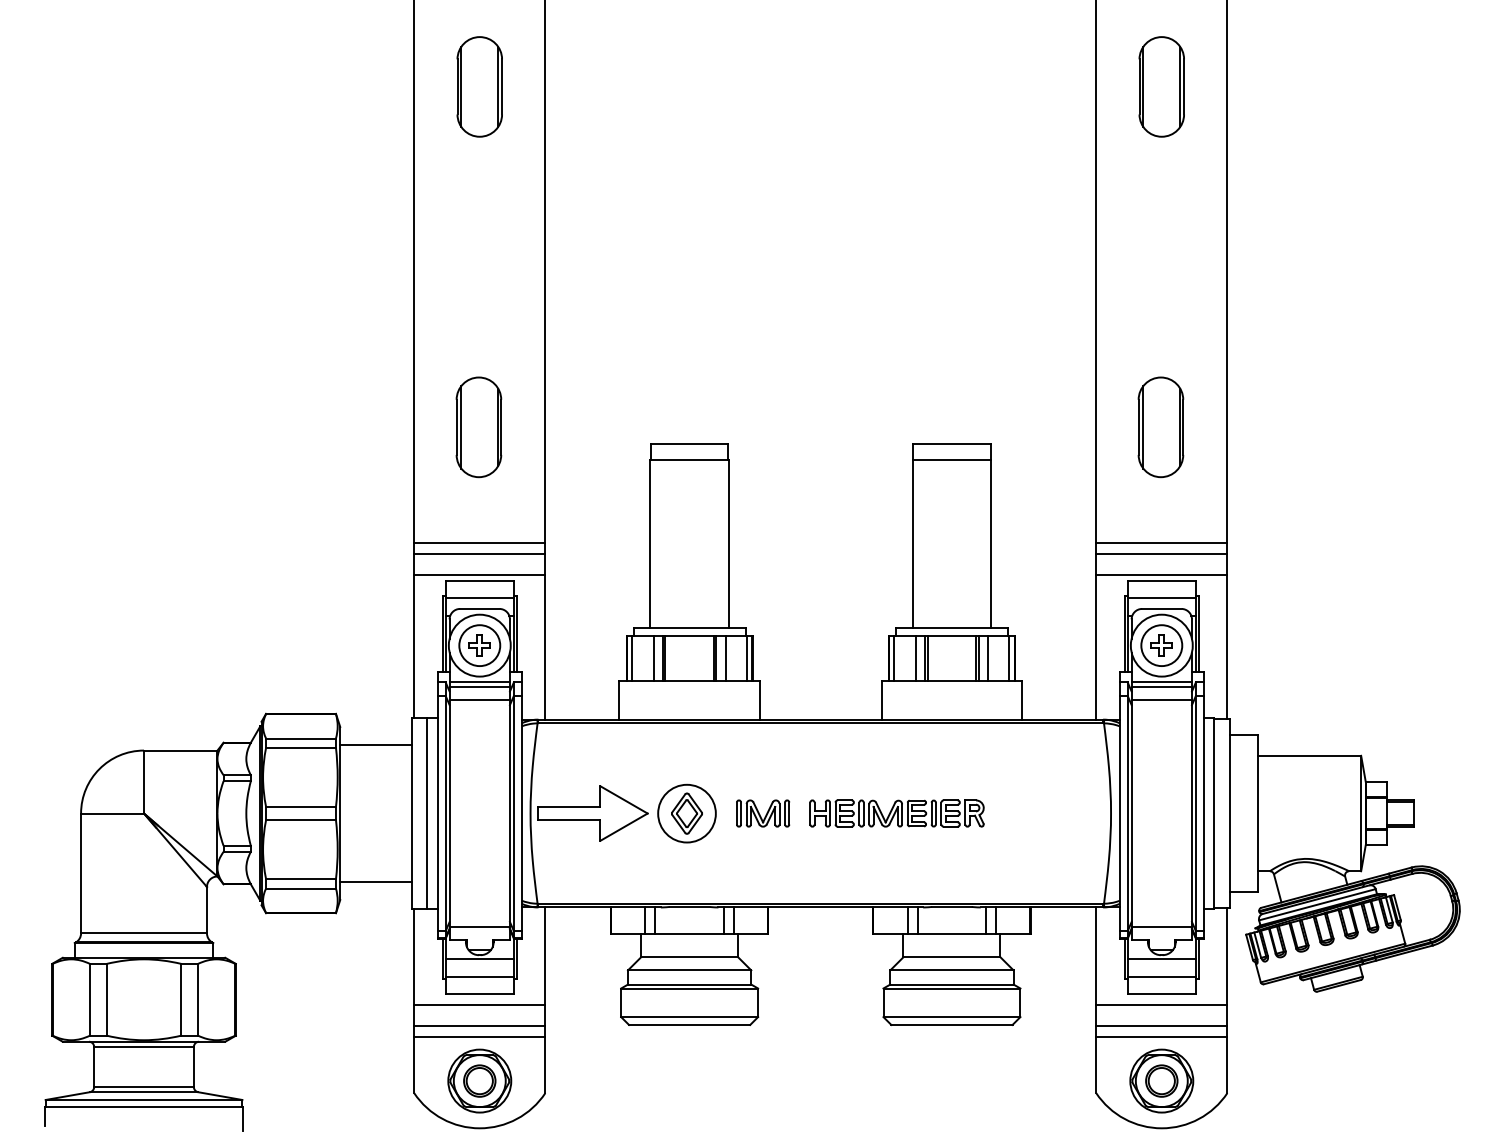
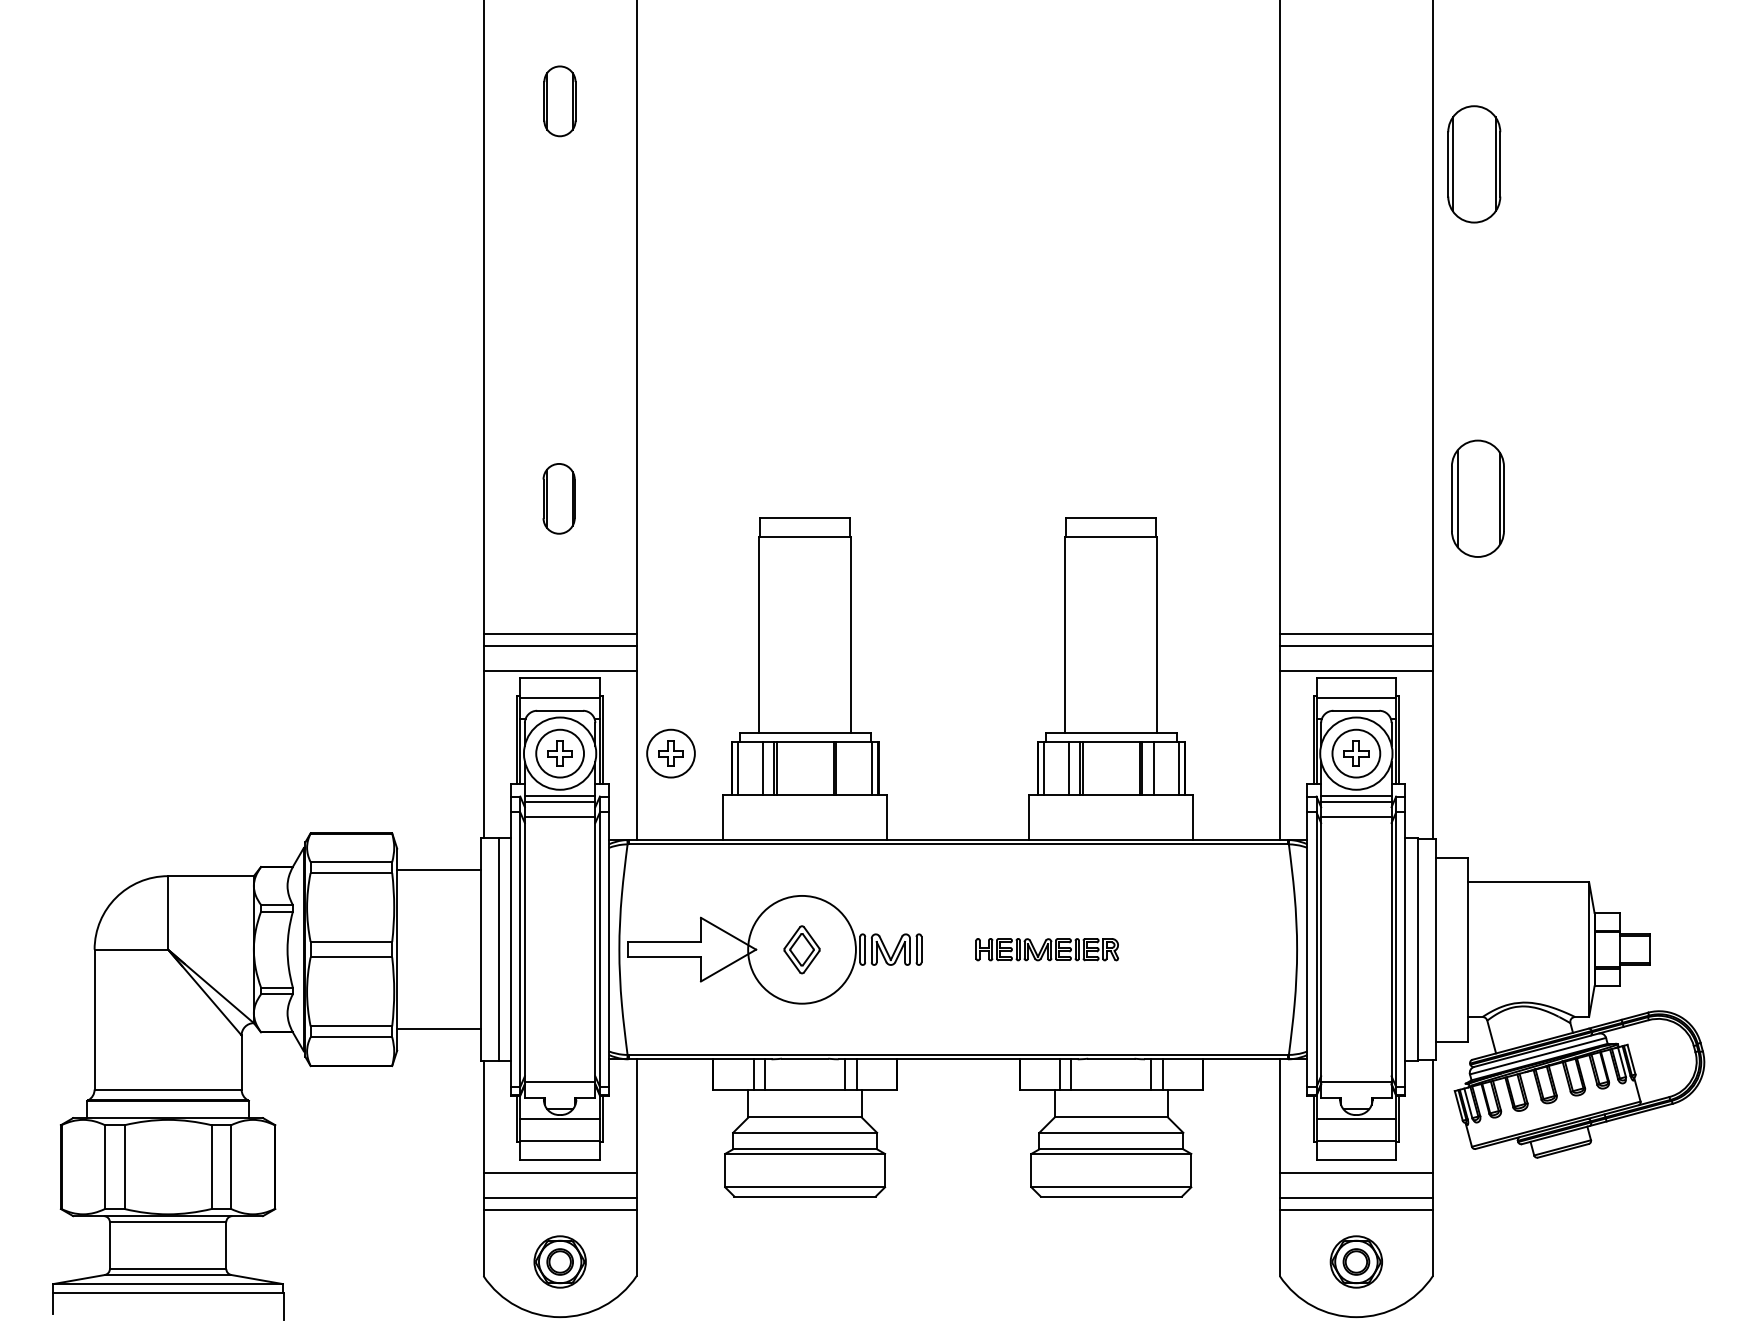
part: (479, 86) -> (559, 100), size x0.6
part: (1161, 86) -> (1473, 163), moved
part: (478, 427) -> (558, 498), size x0.6
part: (1160, 427) -> (1477, 498), moved
part: (574, 645) -> (670, 753), added
line: (725, 658) -> (846, 768), removed
circle: (686, 813) -> (801, 949), size x1.6
part: (896, 813) -> (1046, 949), size x0.7
part: (479, 1080) -> (559, 1261), size x0.7
part: (1161, 1080) -> (1356, 1261), size x0.7

